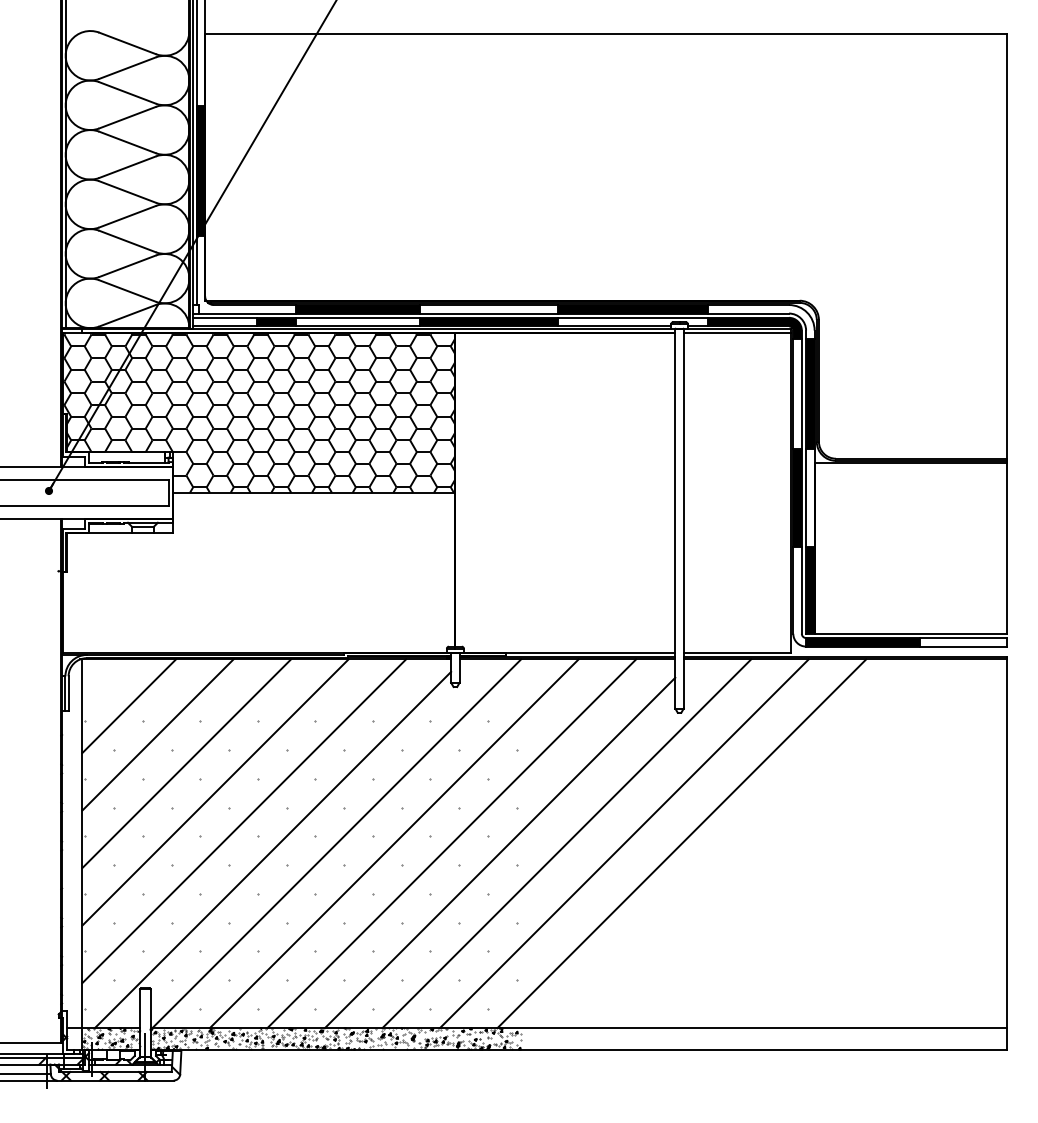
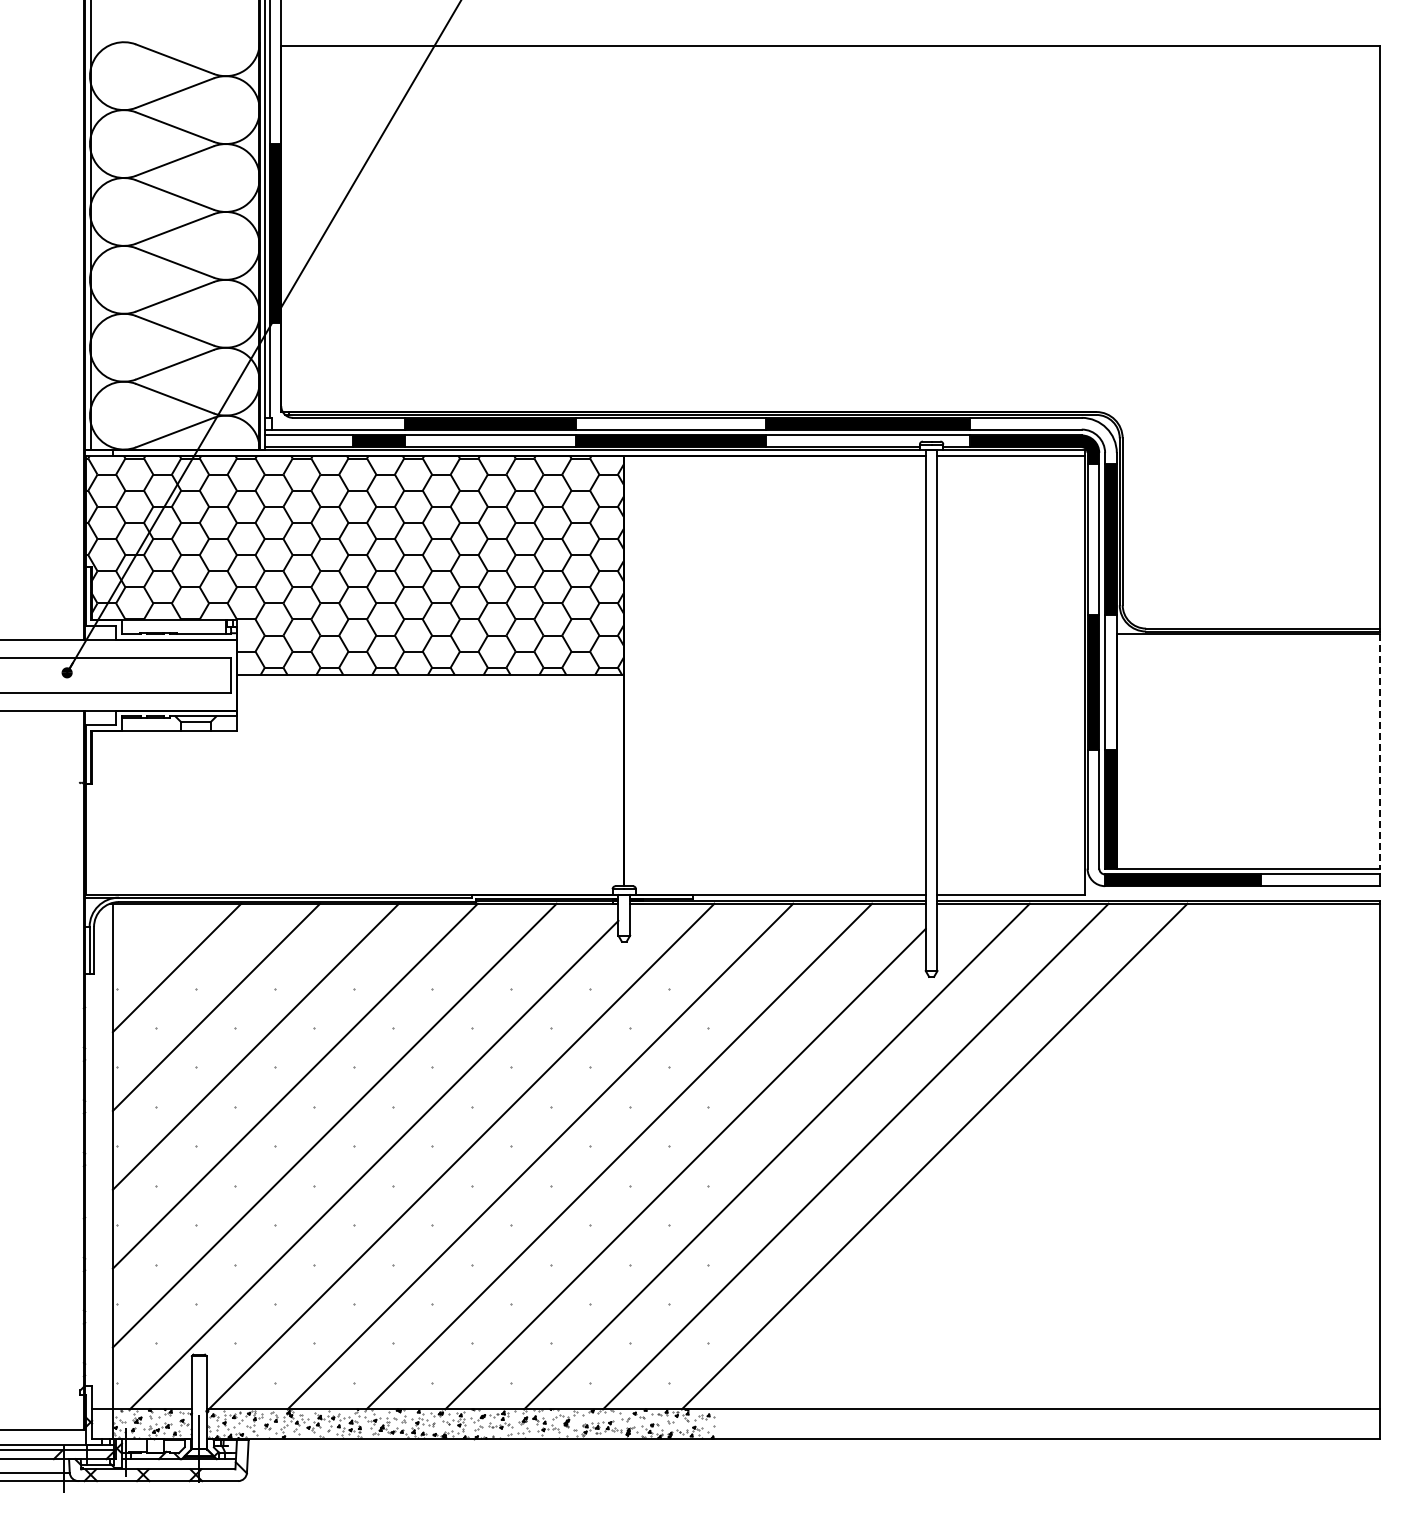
line: (1006, 549) -> (1380, 752), solid -> dashed

